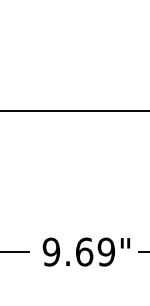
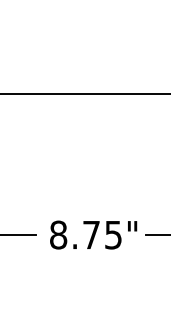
text: (78, 251) -> (85, 234), 9.69" -> 8.75"

